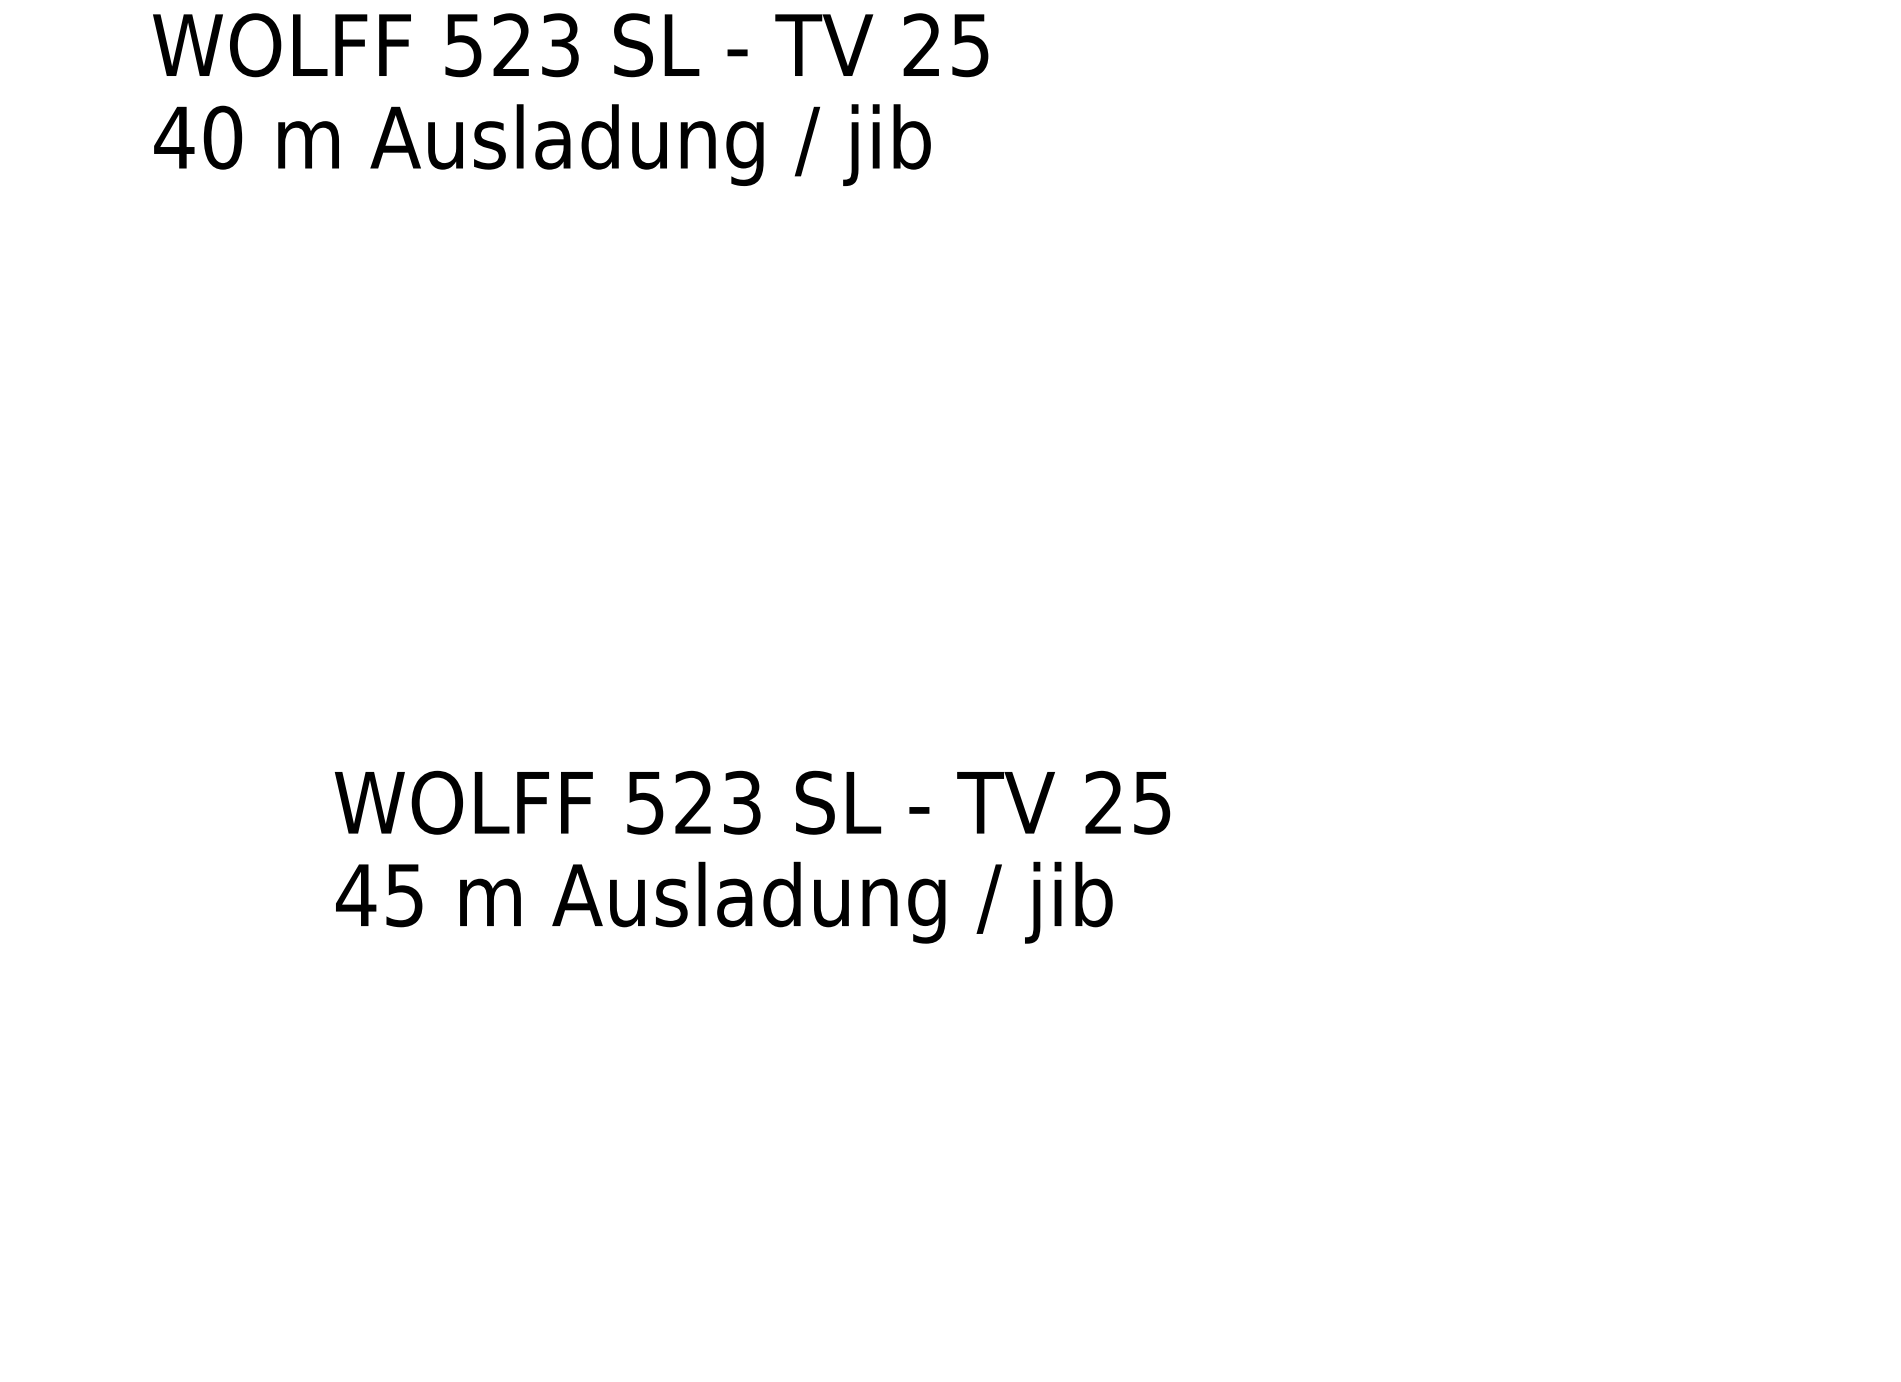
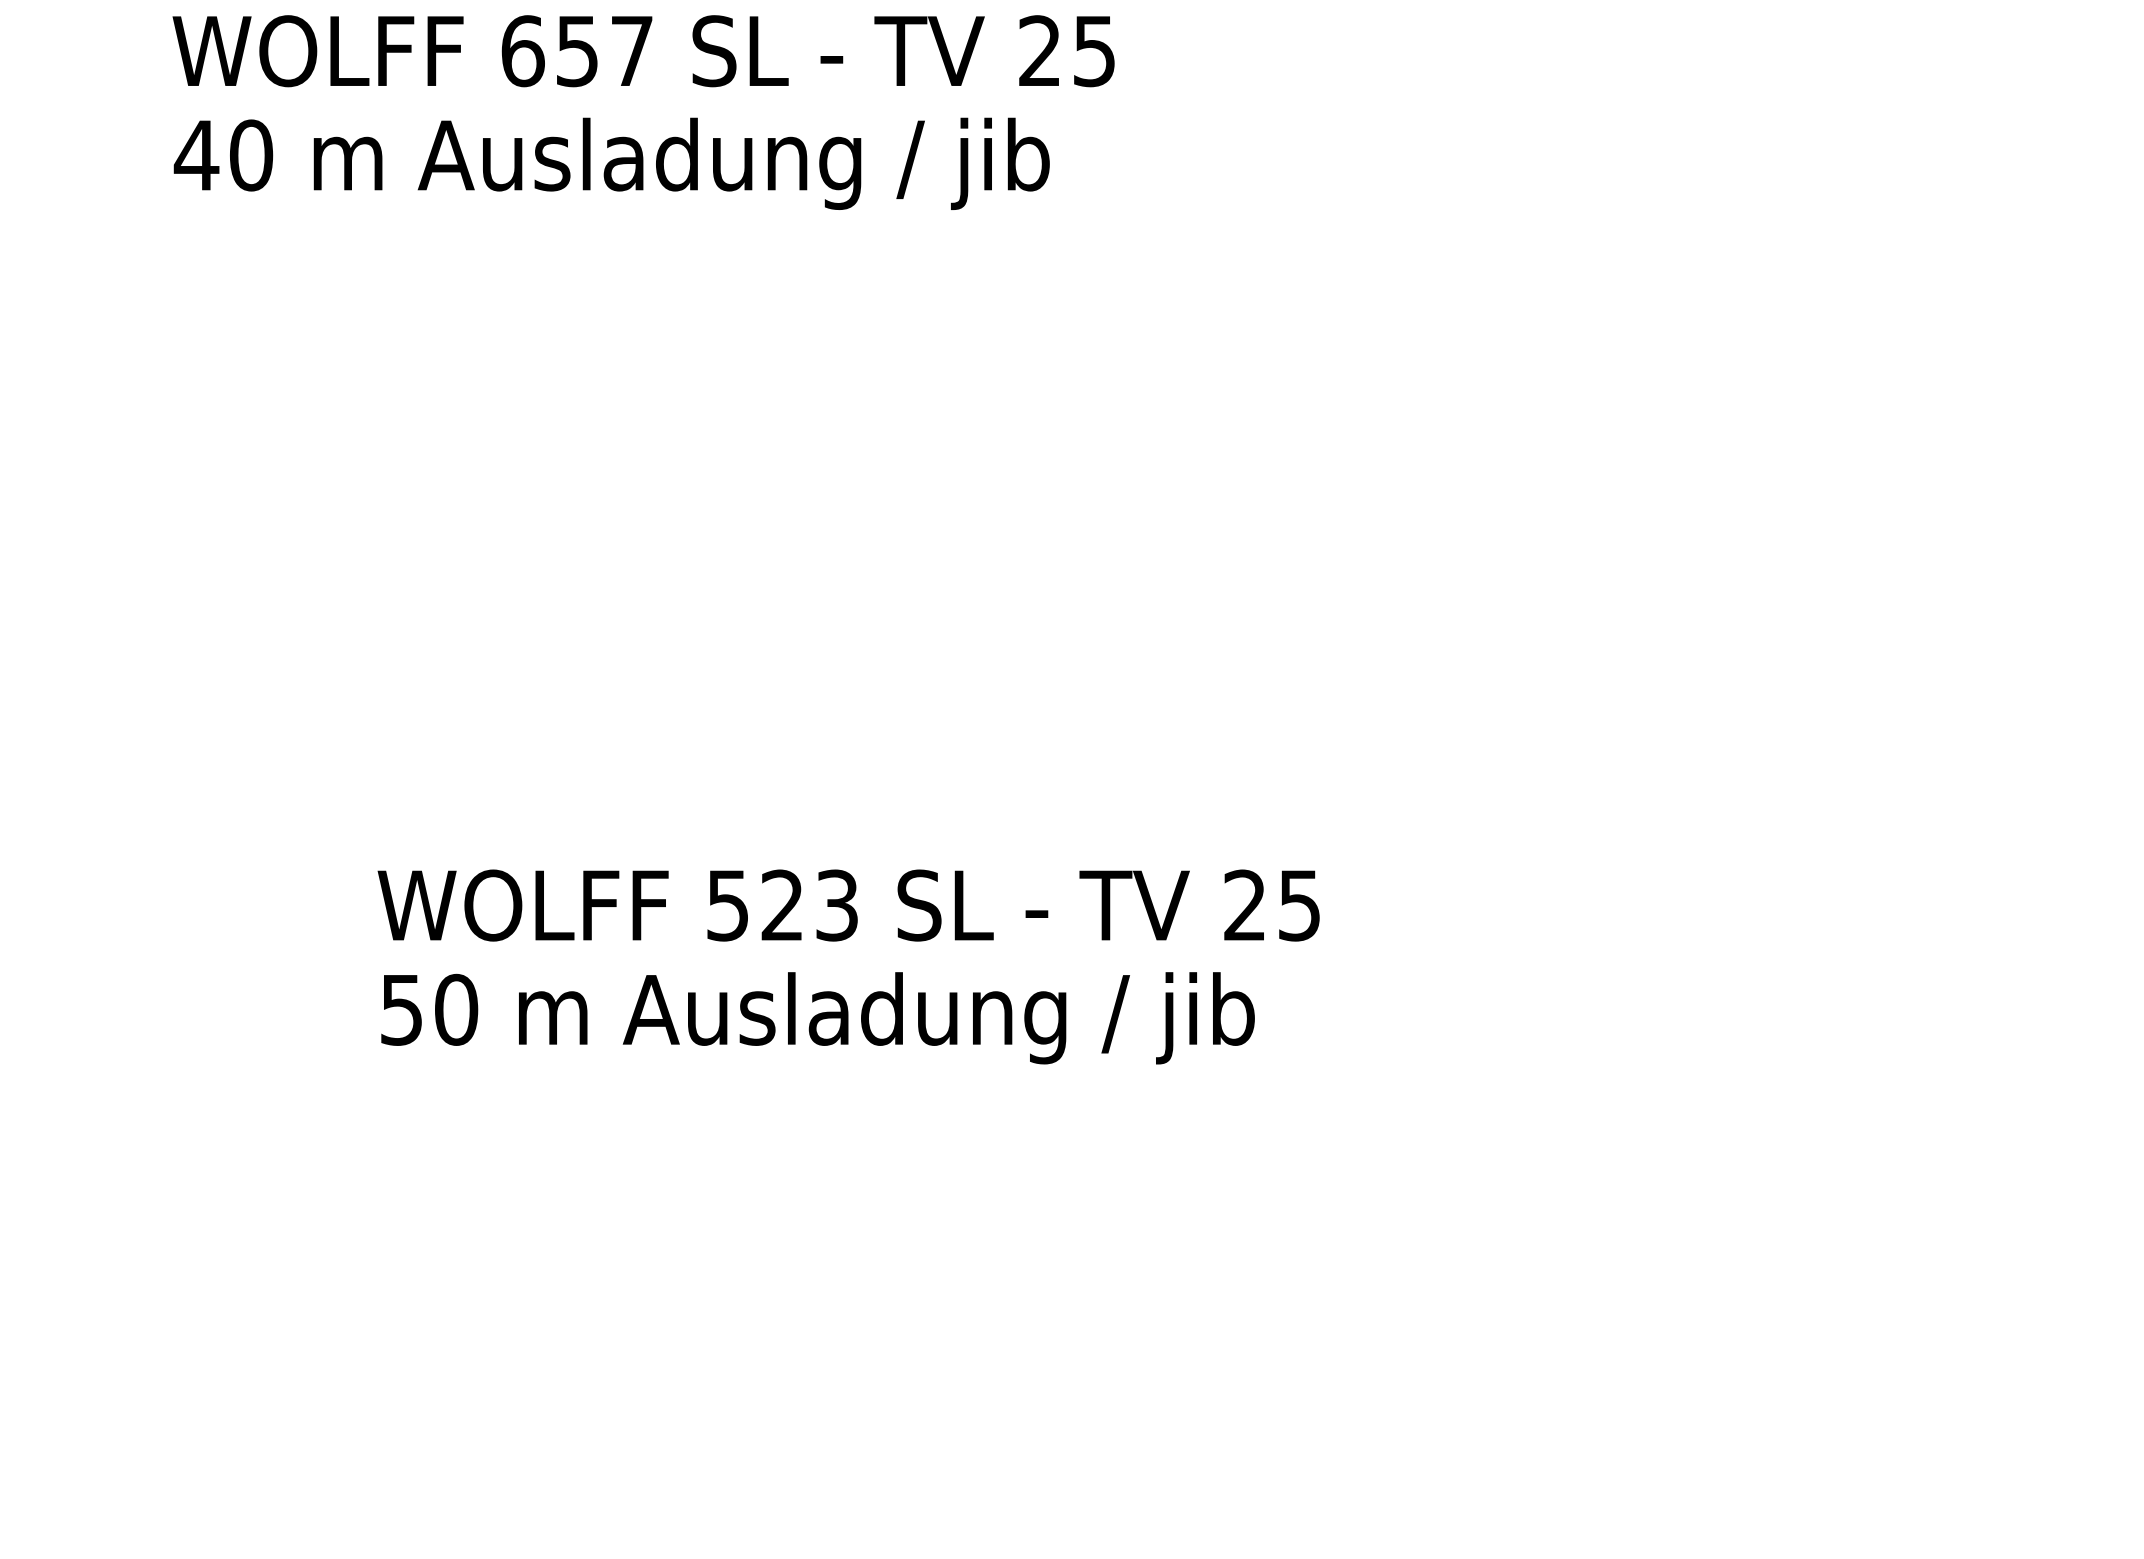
text: (511, 45) -> (576, 51), 523 -> 657
text: (379, 894) -> (428, 1009), 45 -> 50

